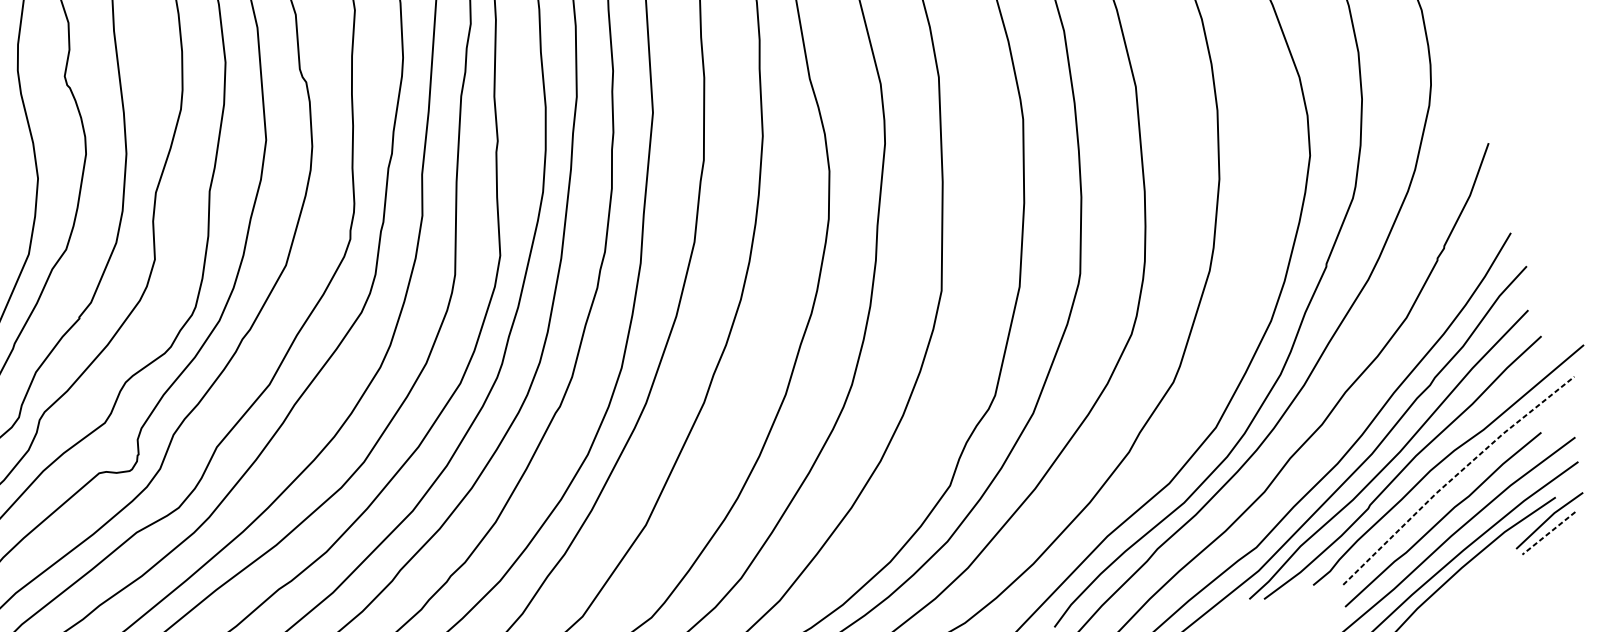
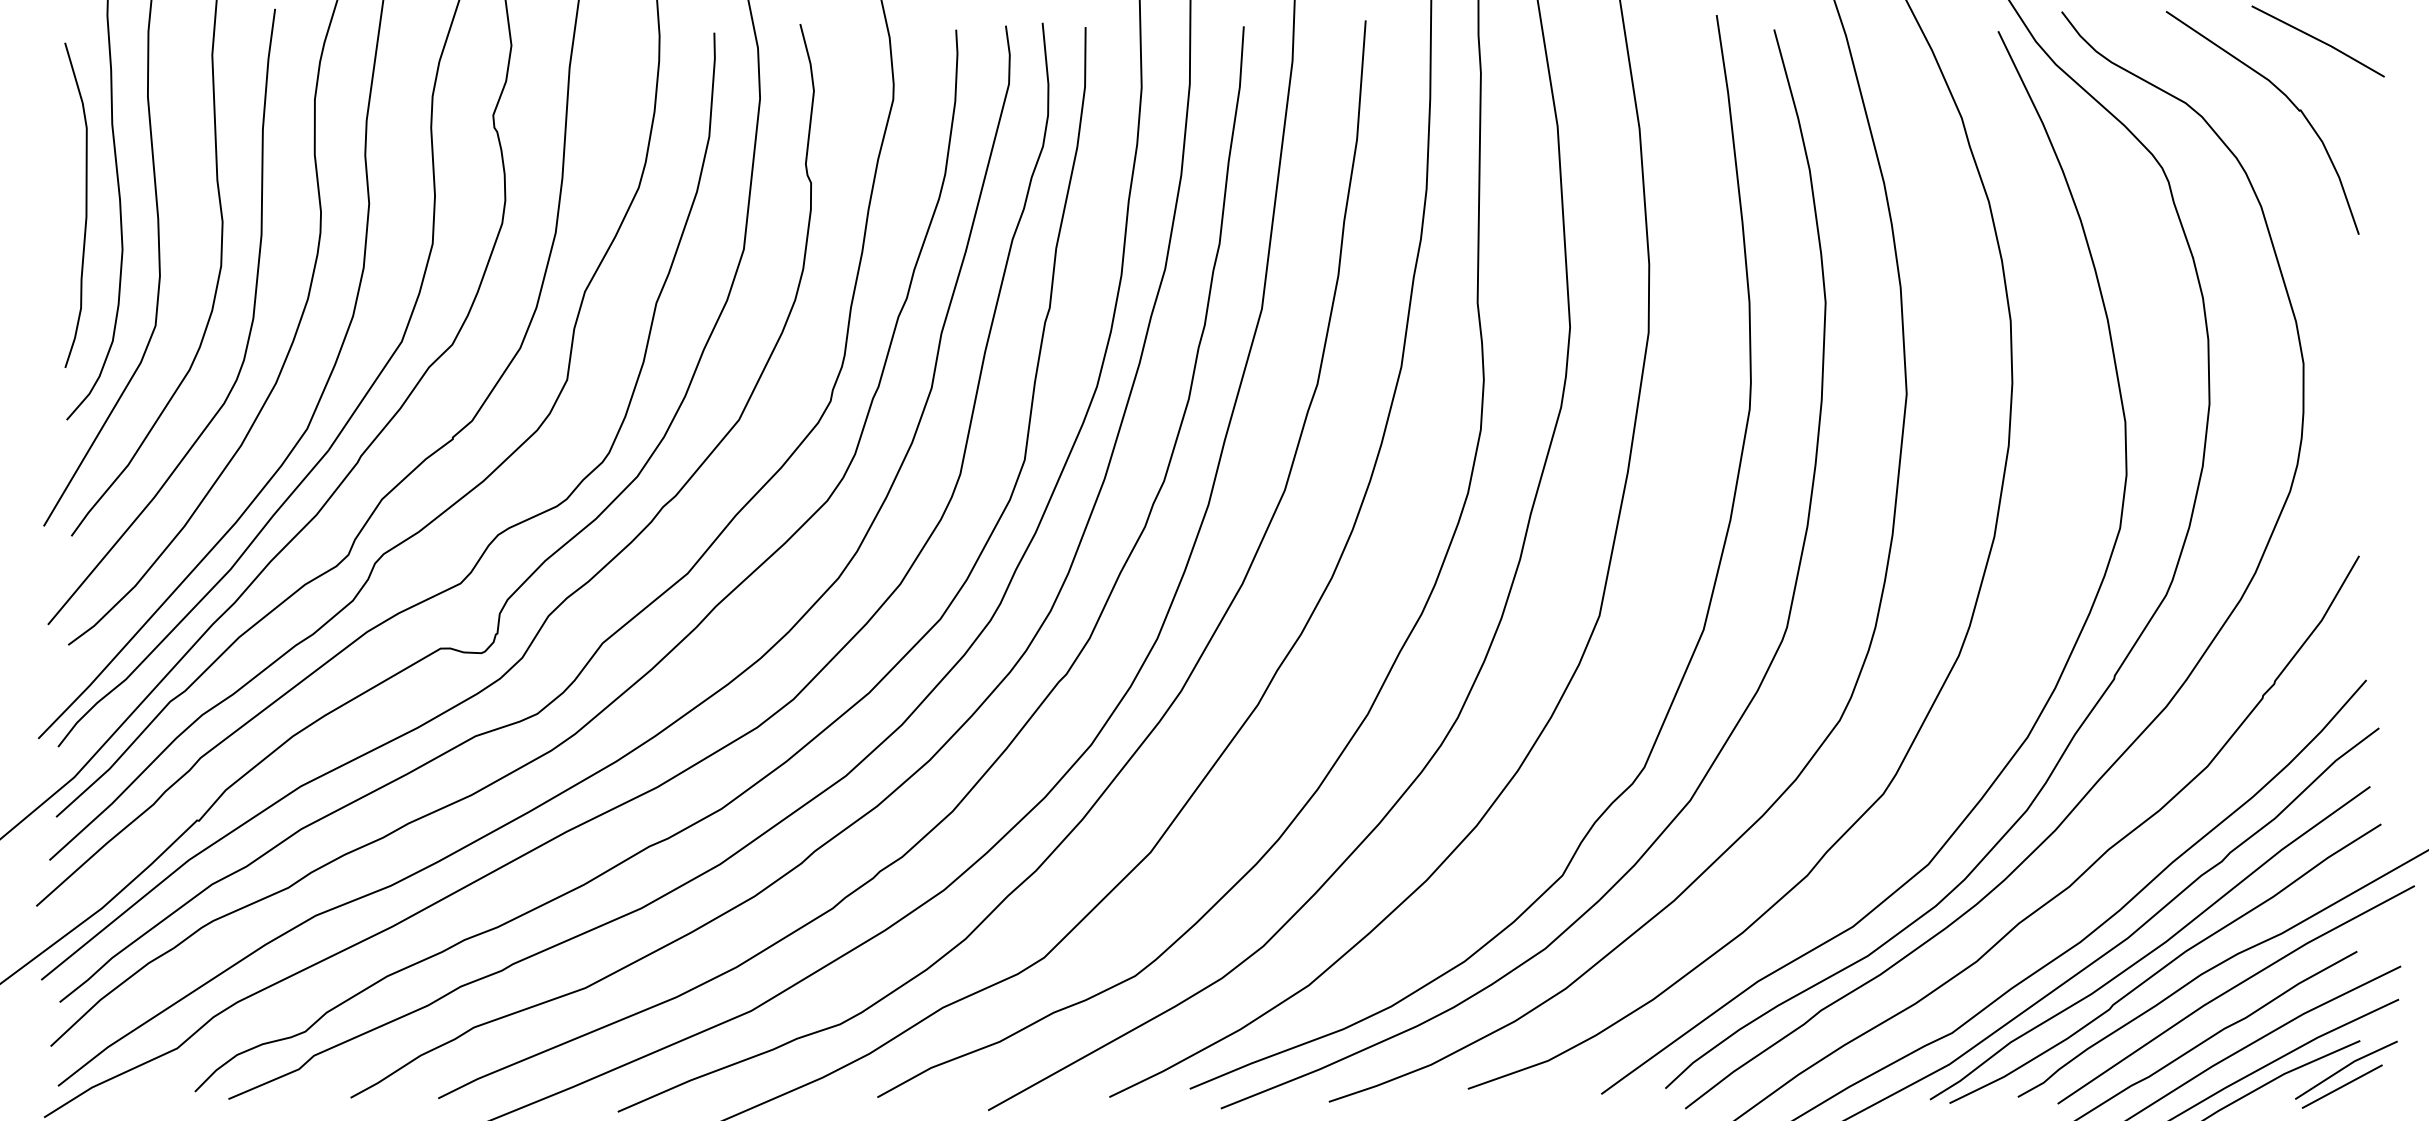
line: (1455, 476) -> (2233, 988), dashed -> solid
line: (1549, 533) -> (2342, 1086), dashed -> solid

